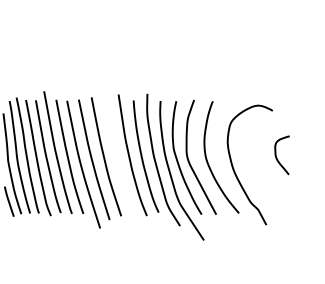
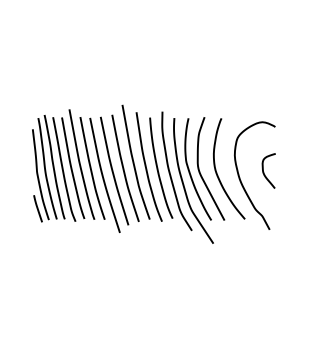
curve: (116, 149) -> (134, 161), added
curve: (277, 156) -> (264, 172), moved

